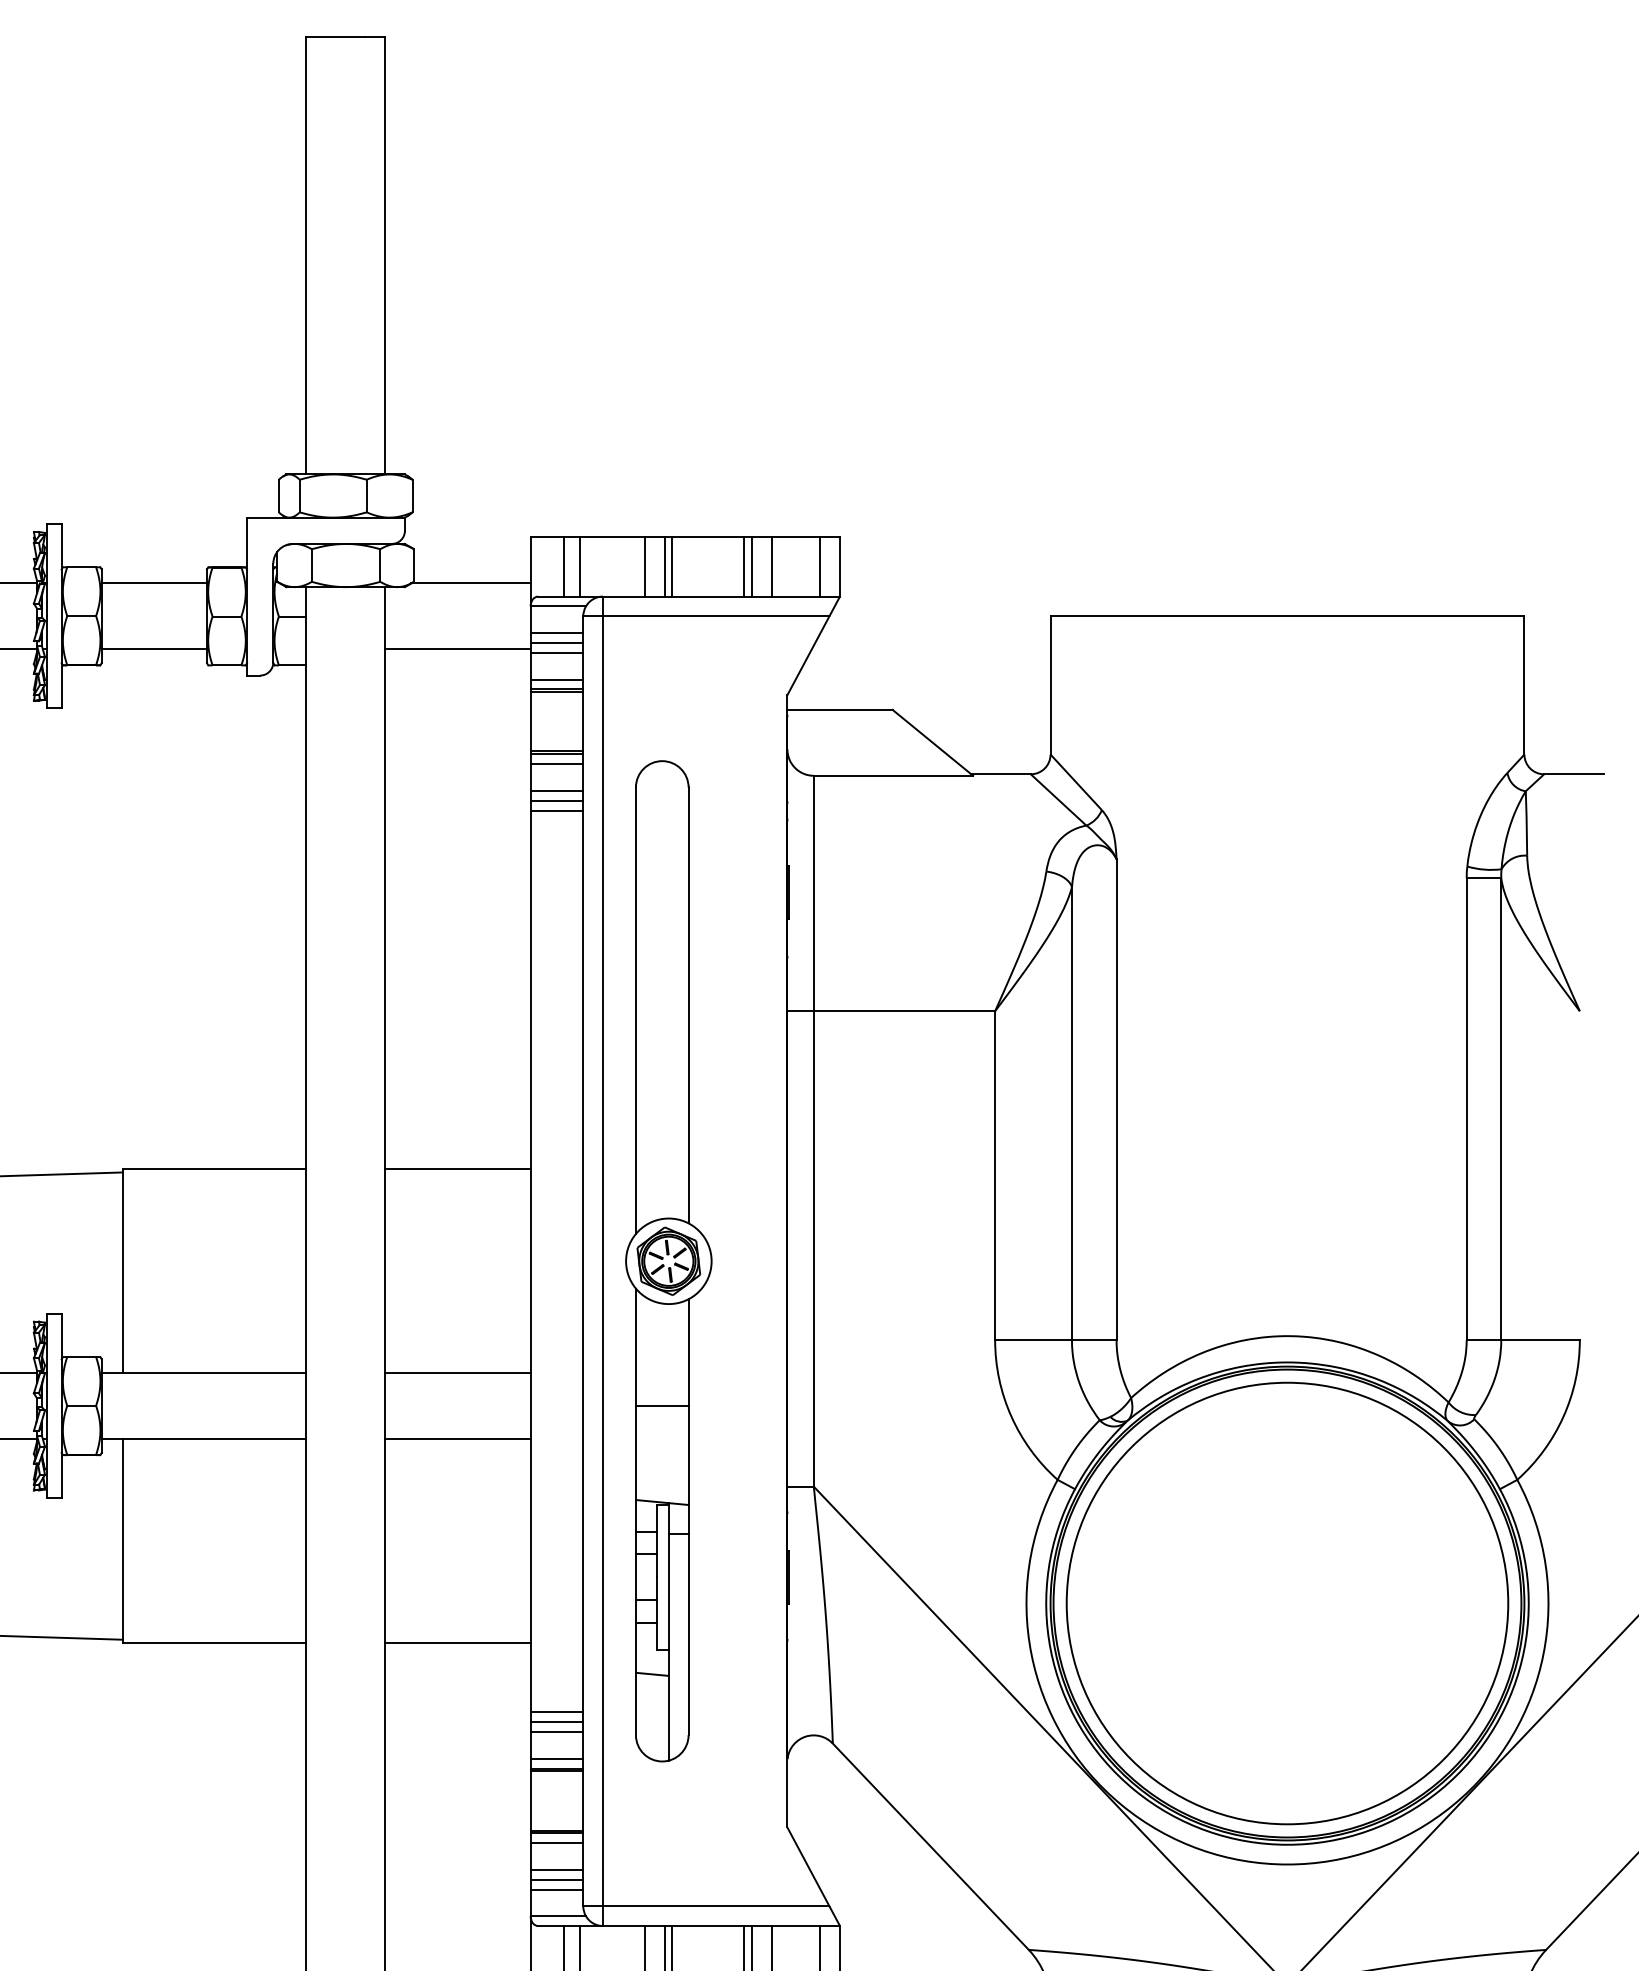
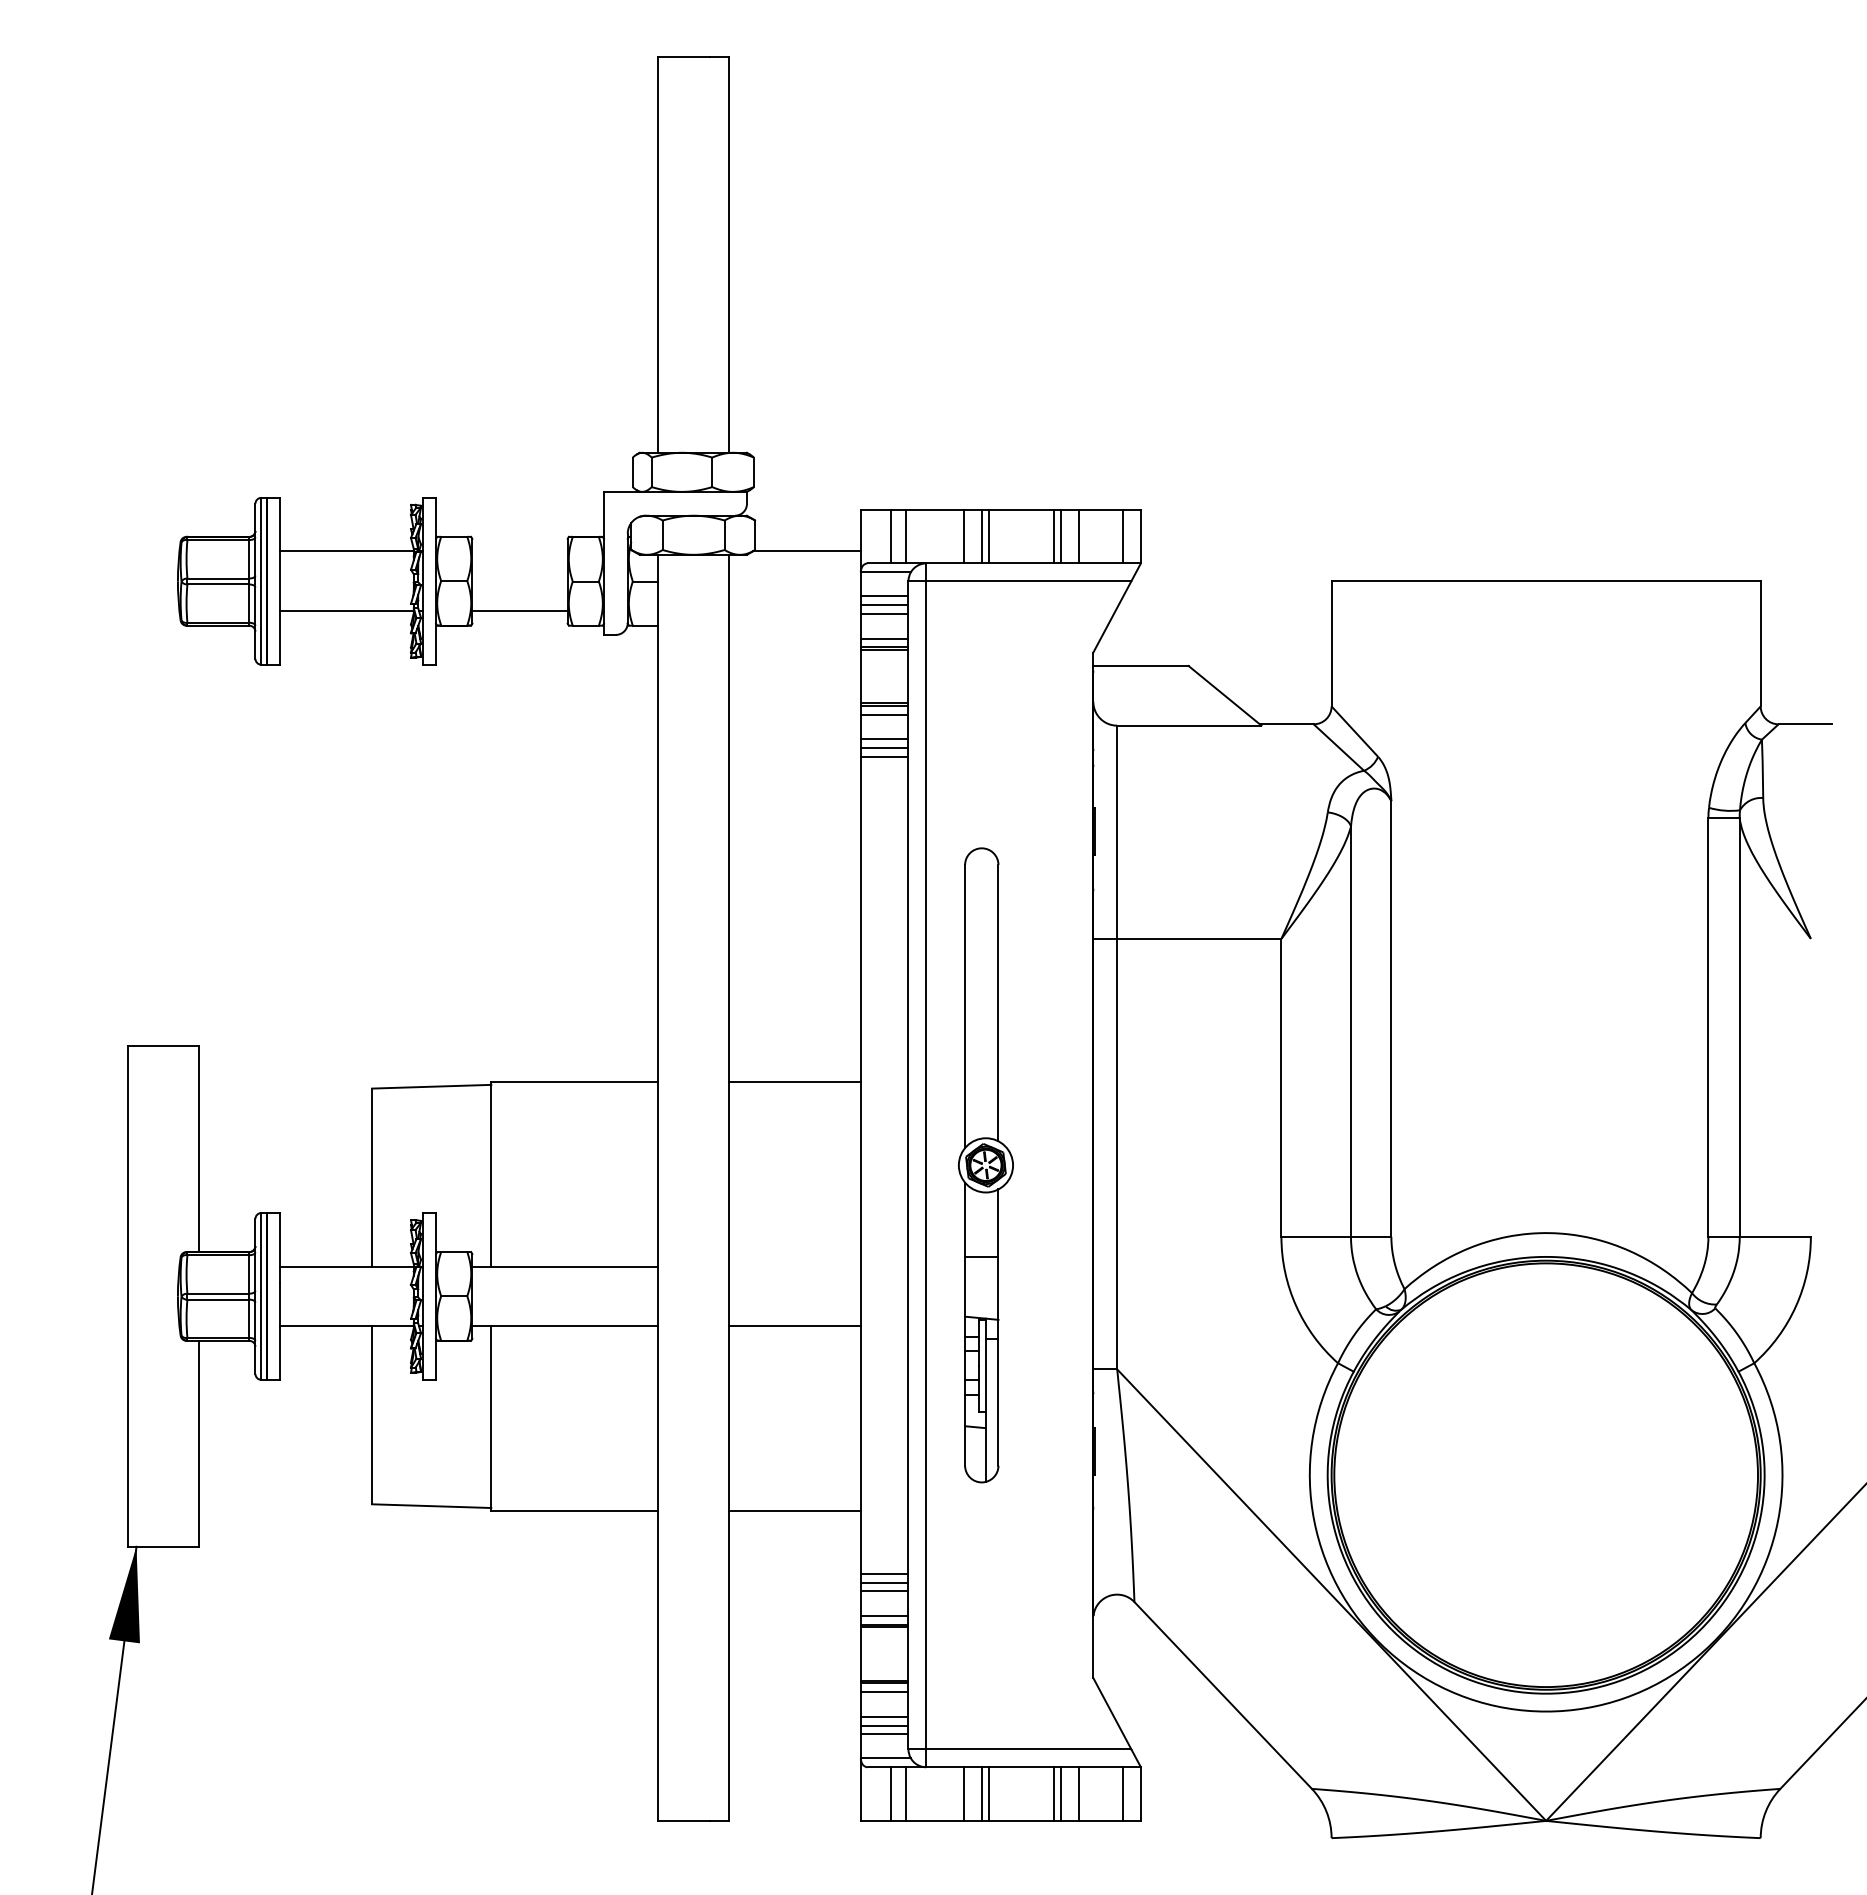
line: (153, 583) -> (519, 551), removed
line: (457, 649) -> (794, 611), removed
part: (668, 1261) -> (985, 1165), size x0.7
line: (457, 1373) -> (794, 1266), removed
circle: (1286, 1602) -> (1545, 1474), removed

